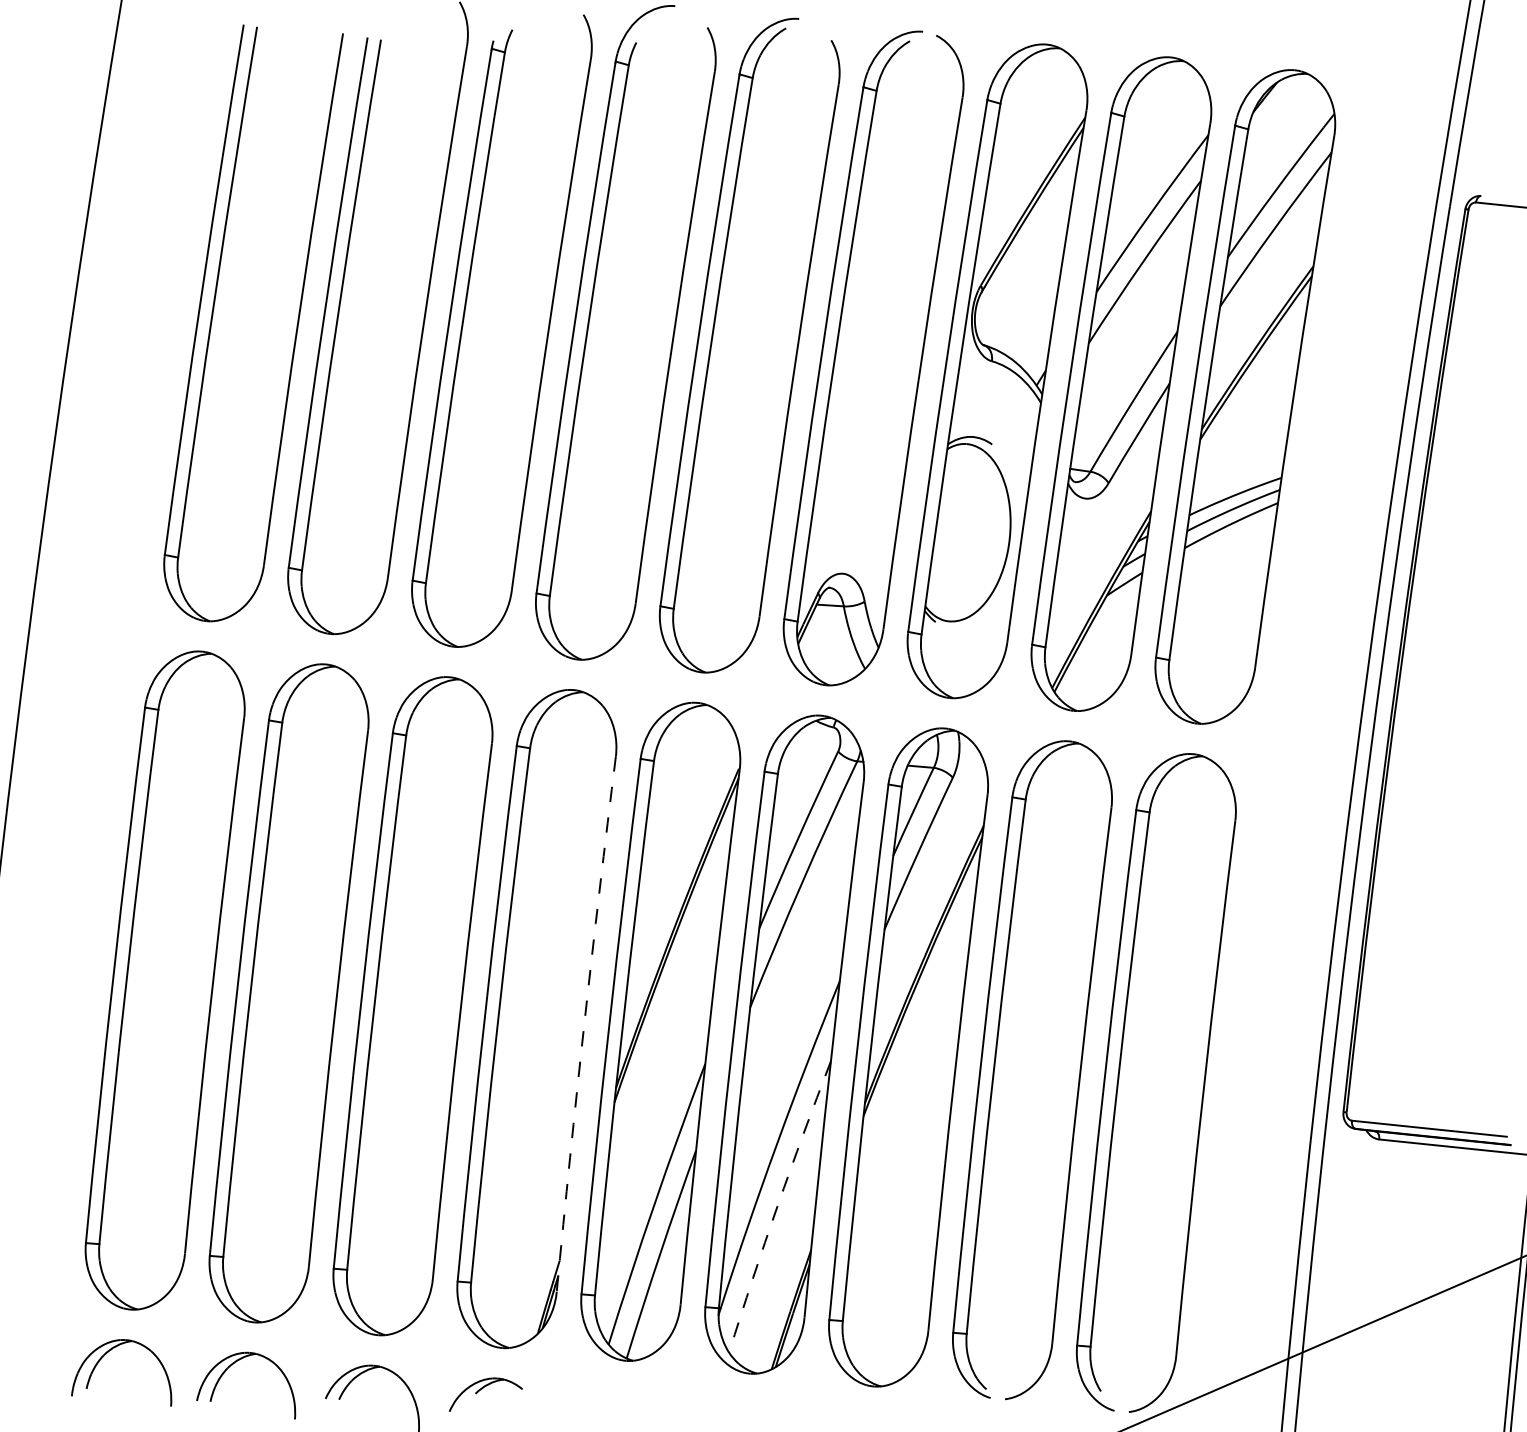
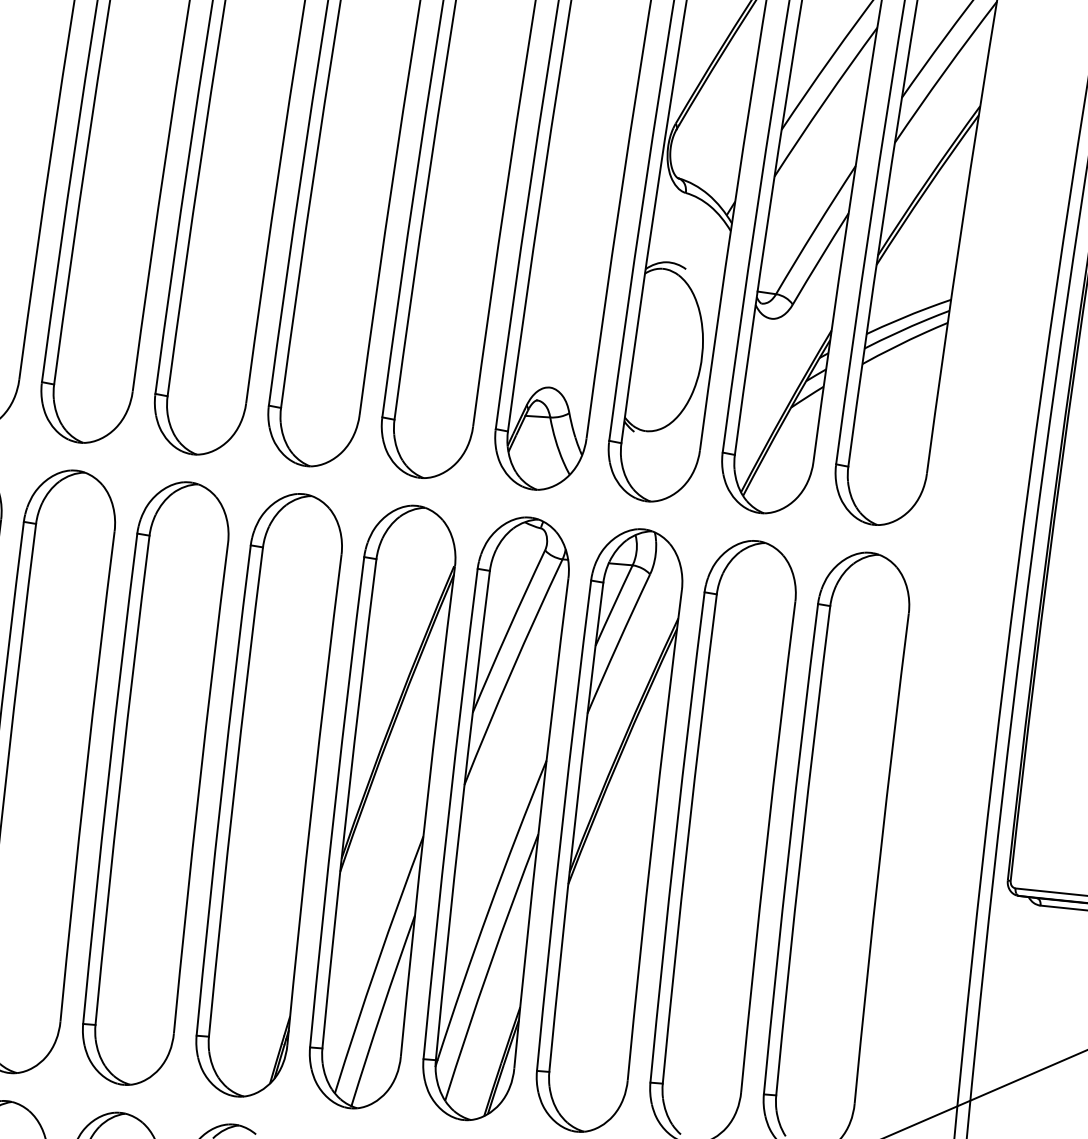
arc: (584, 1023) -> (312, 799), dashed -> solid
arc: (777, 1206) -> (489, 966), dashed -> solid

